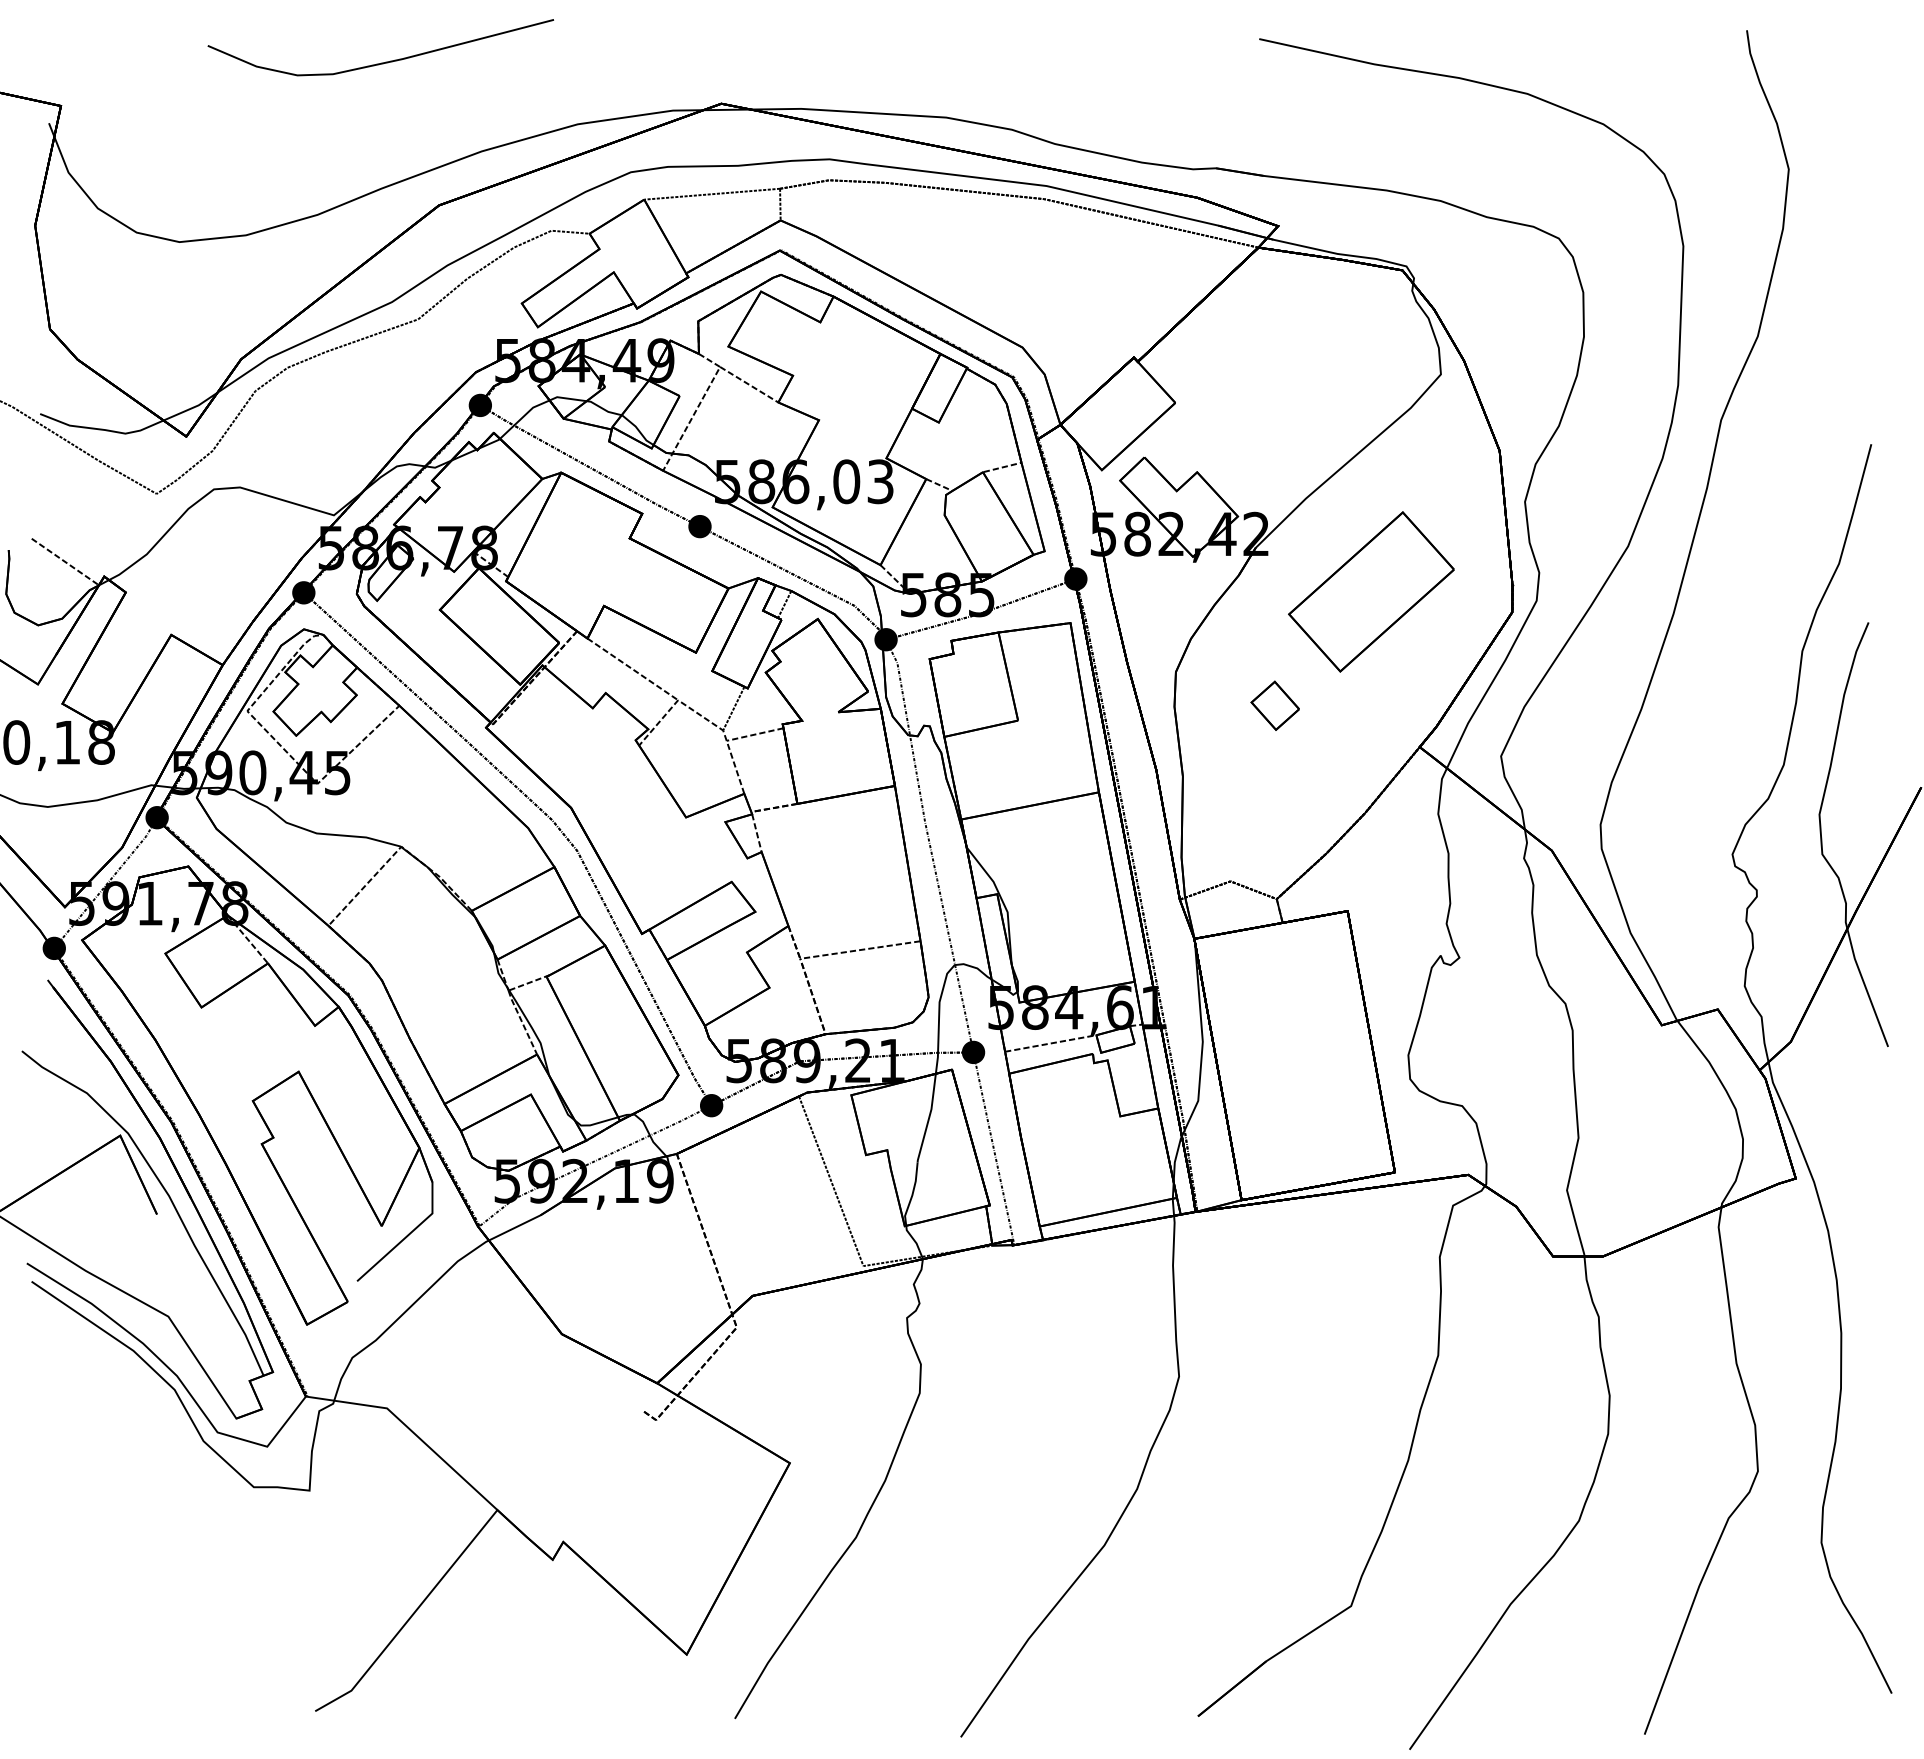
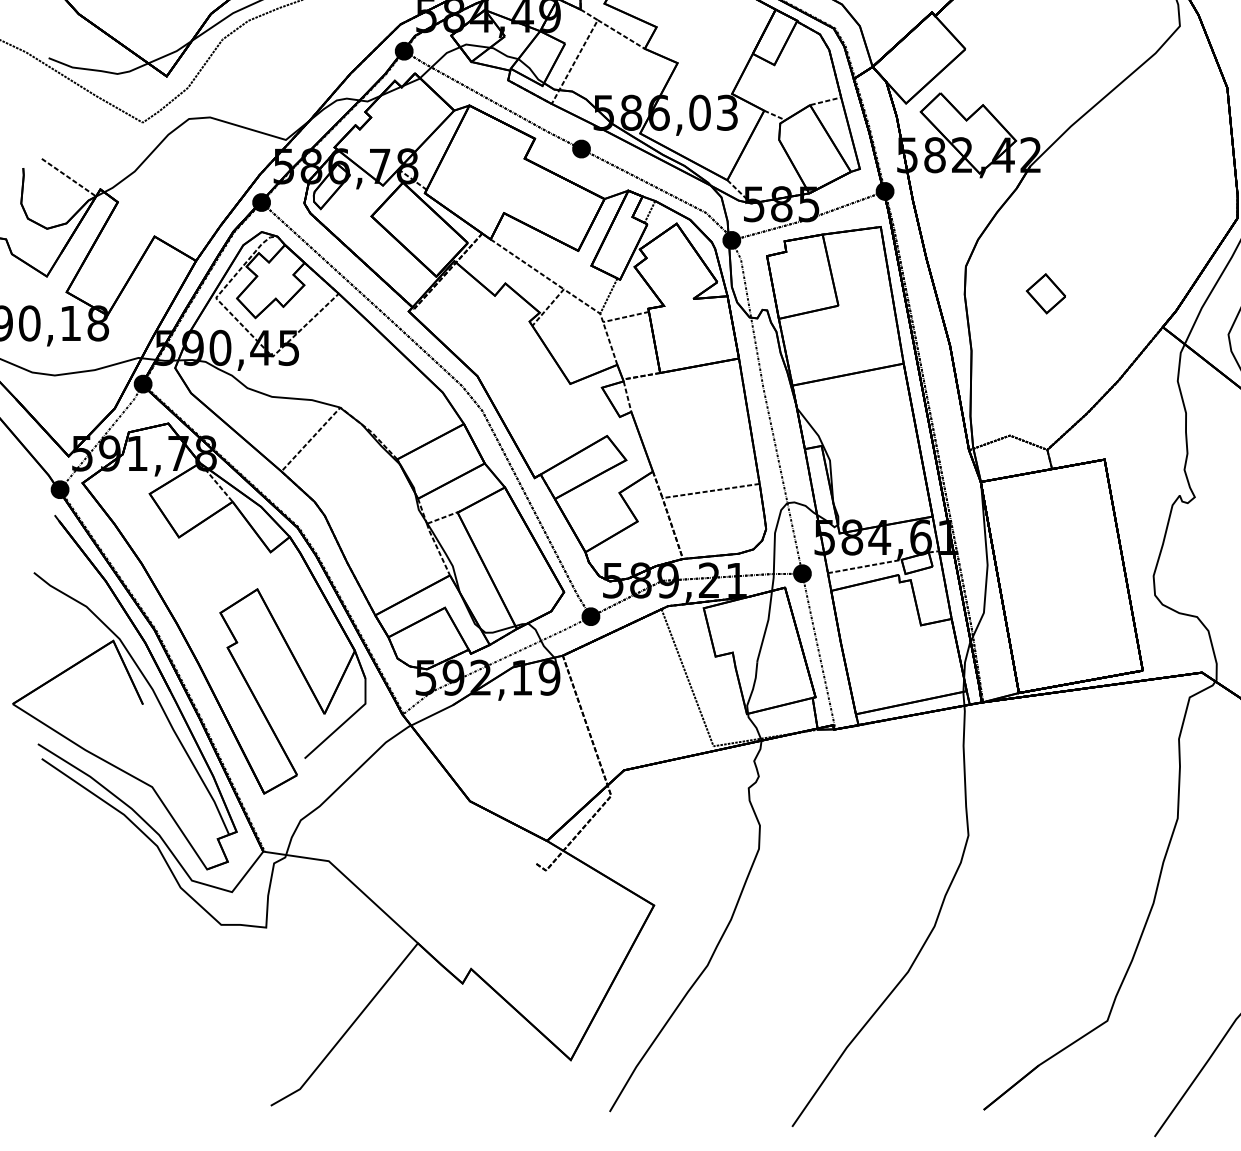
part: (1371, 591) -> (1123, 201), removed

